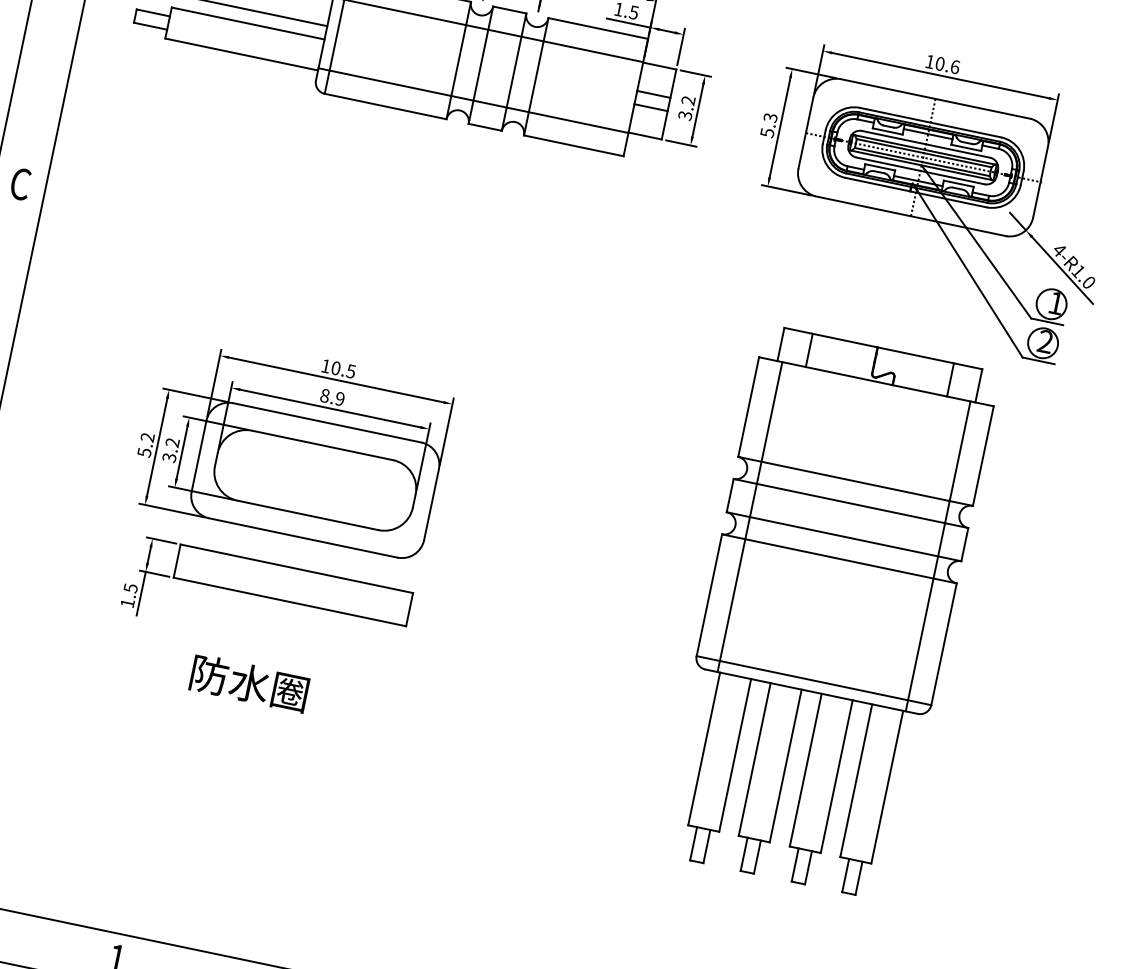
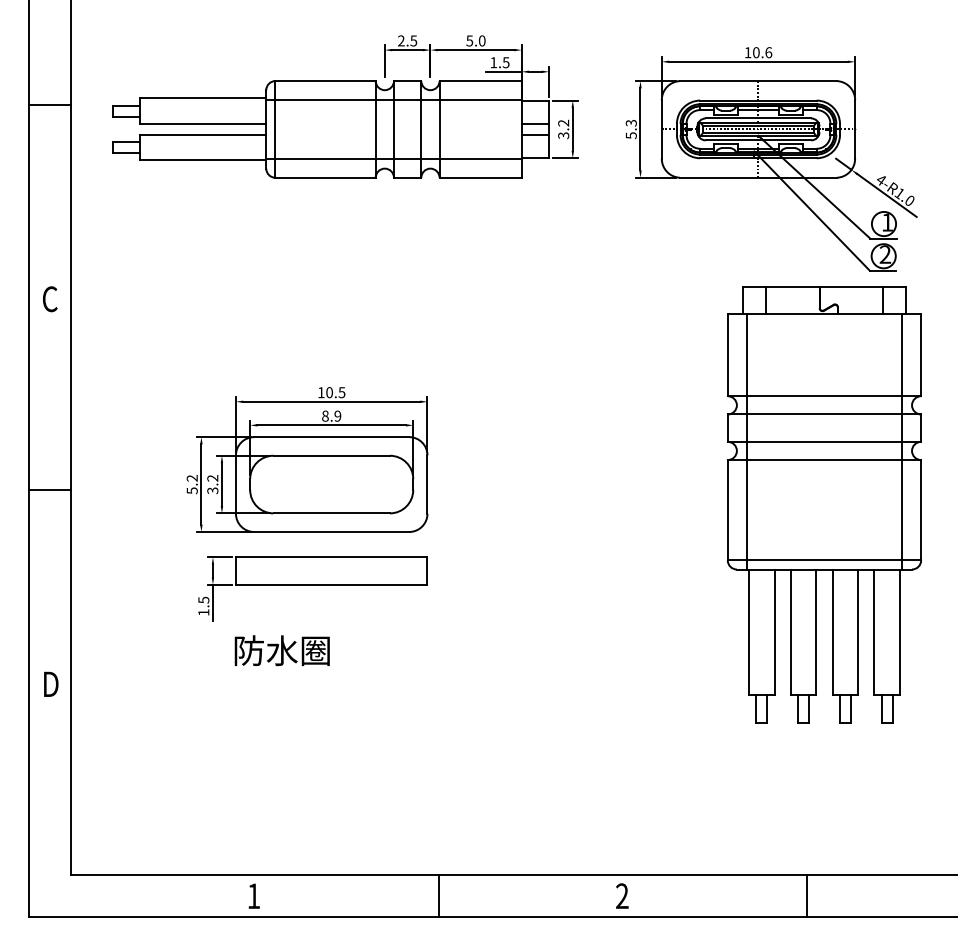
part: (828, 612) -> (824, 504), moved
text: (248, 682) -> (281, 650), moved

